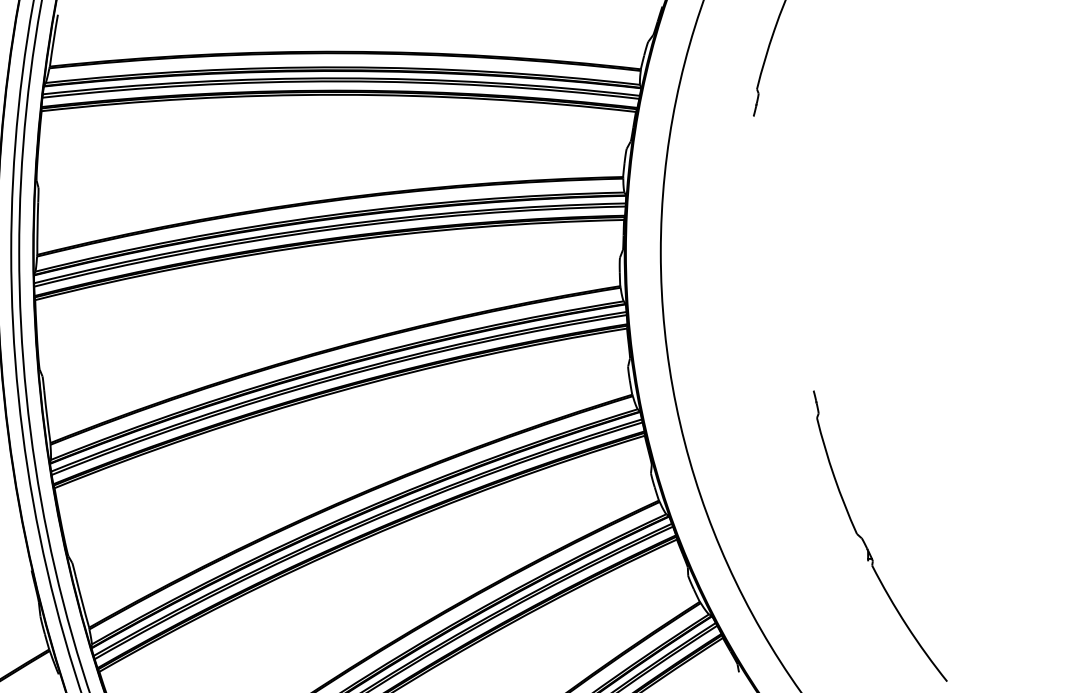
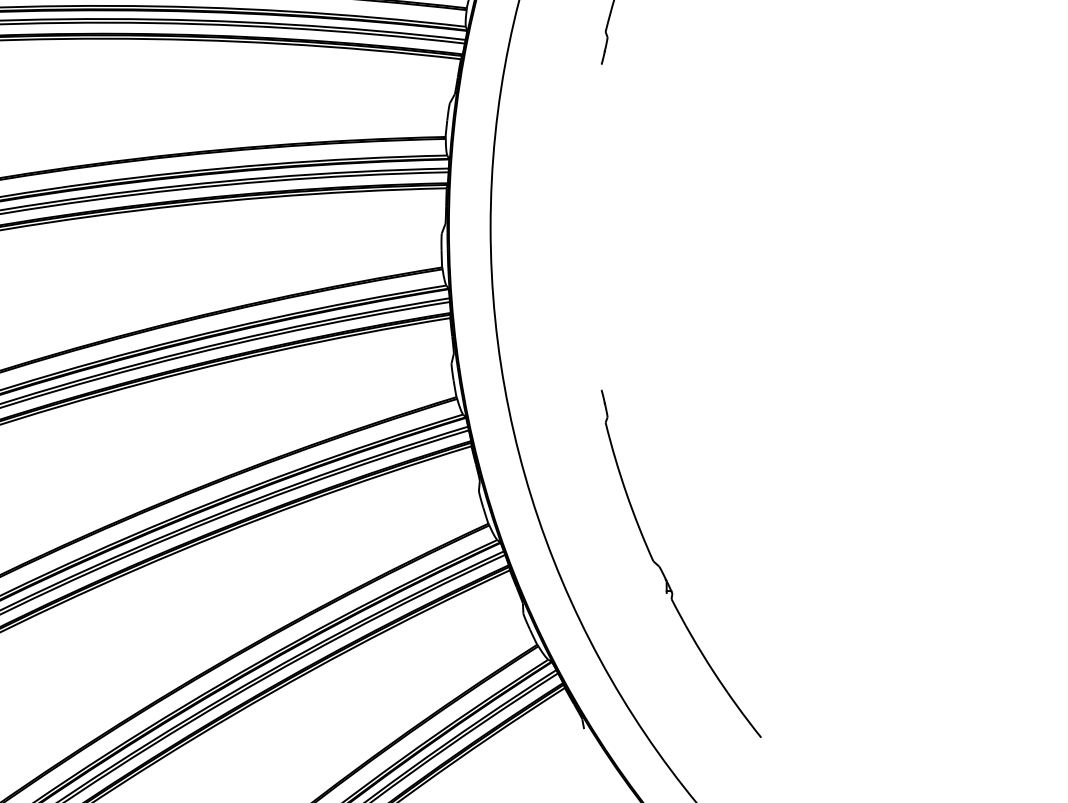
part: (865, 542) -> (663, 571), moved

